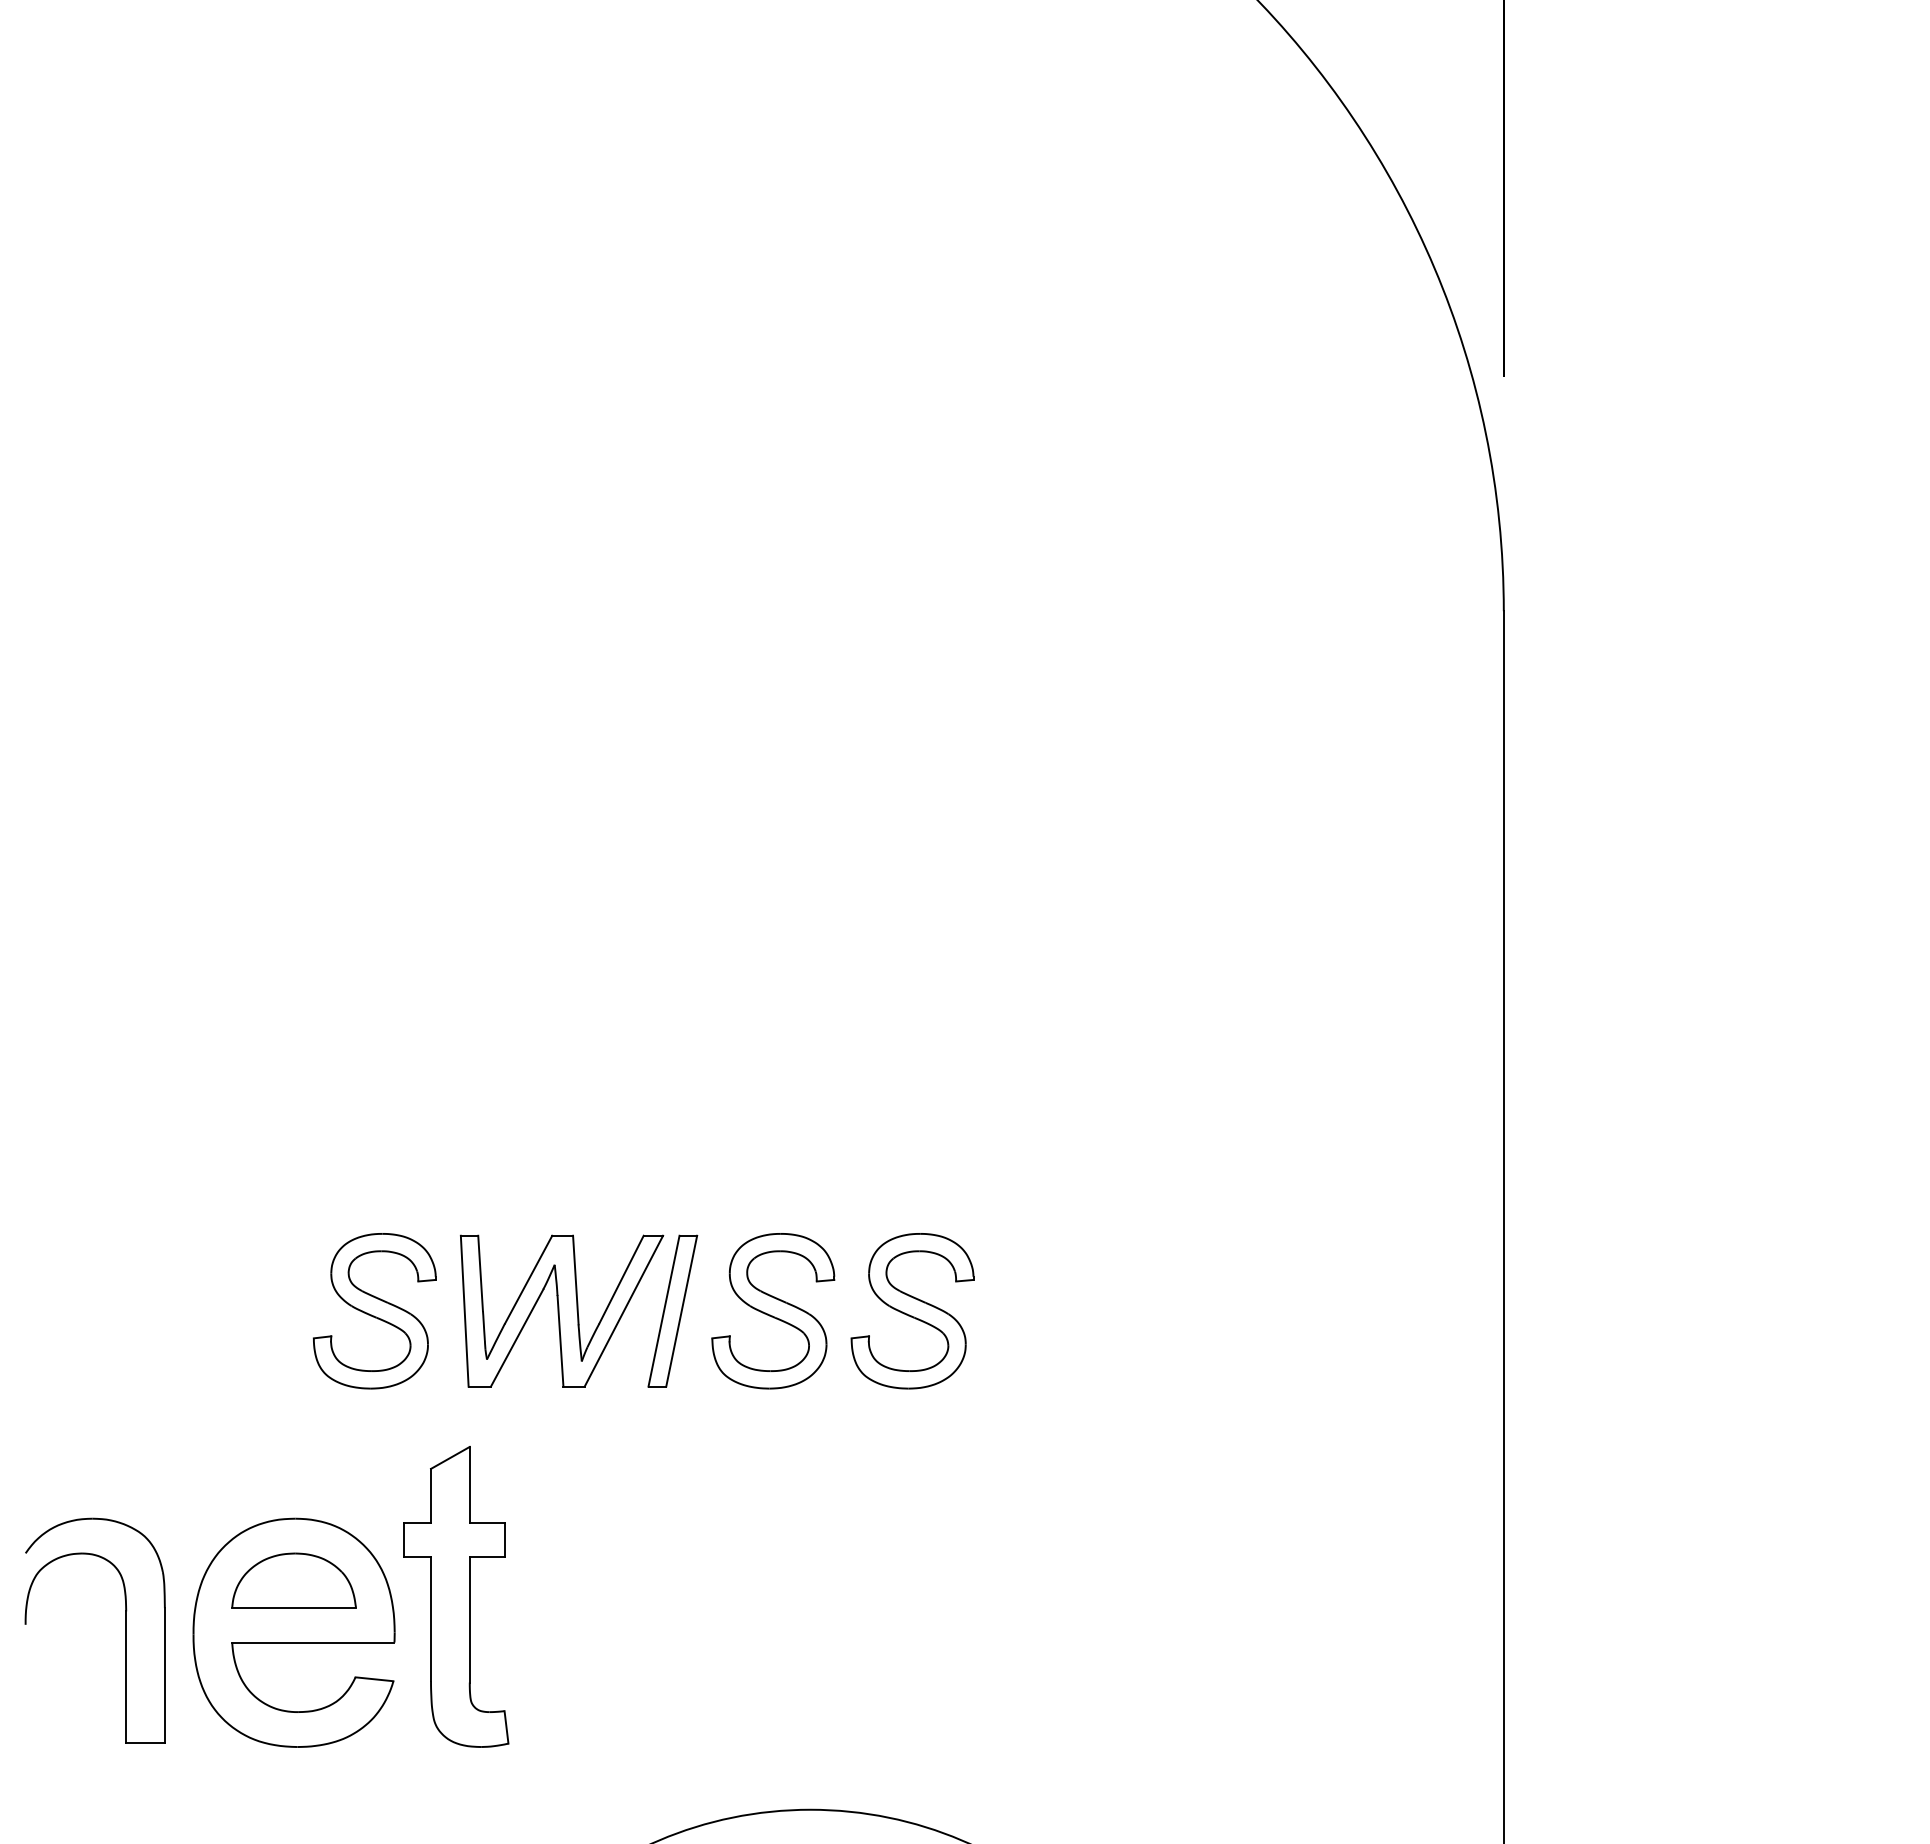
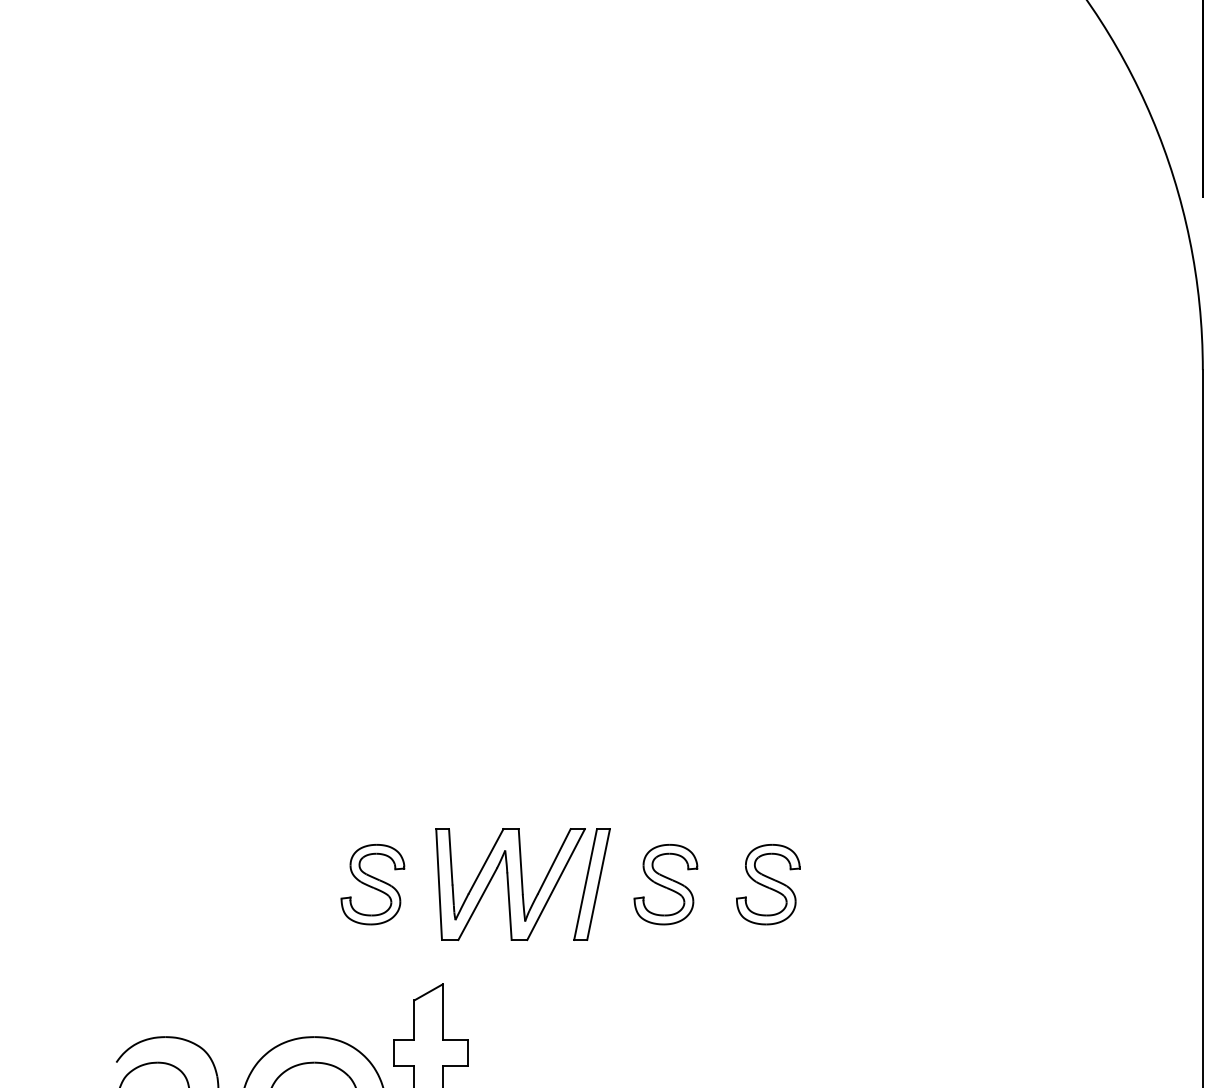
part: (374, 1311) -> (372, 884), size x0.7
part: (773, 1311) -> (666, 884), size x0.7
part: (912, 1311) -> (768, 884), size x0.7

